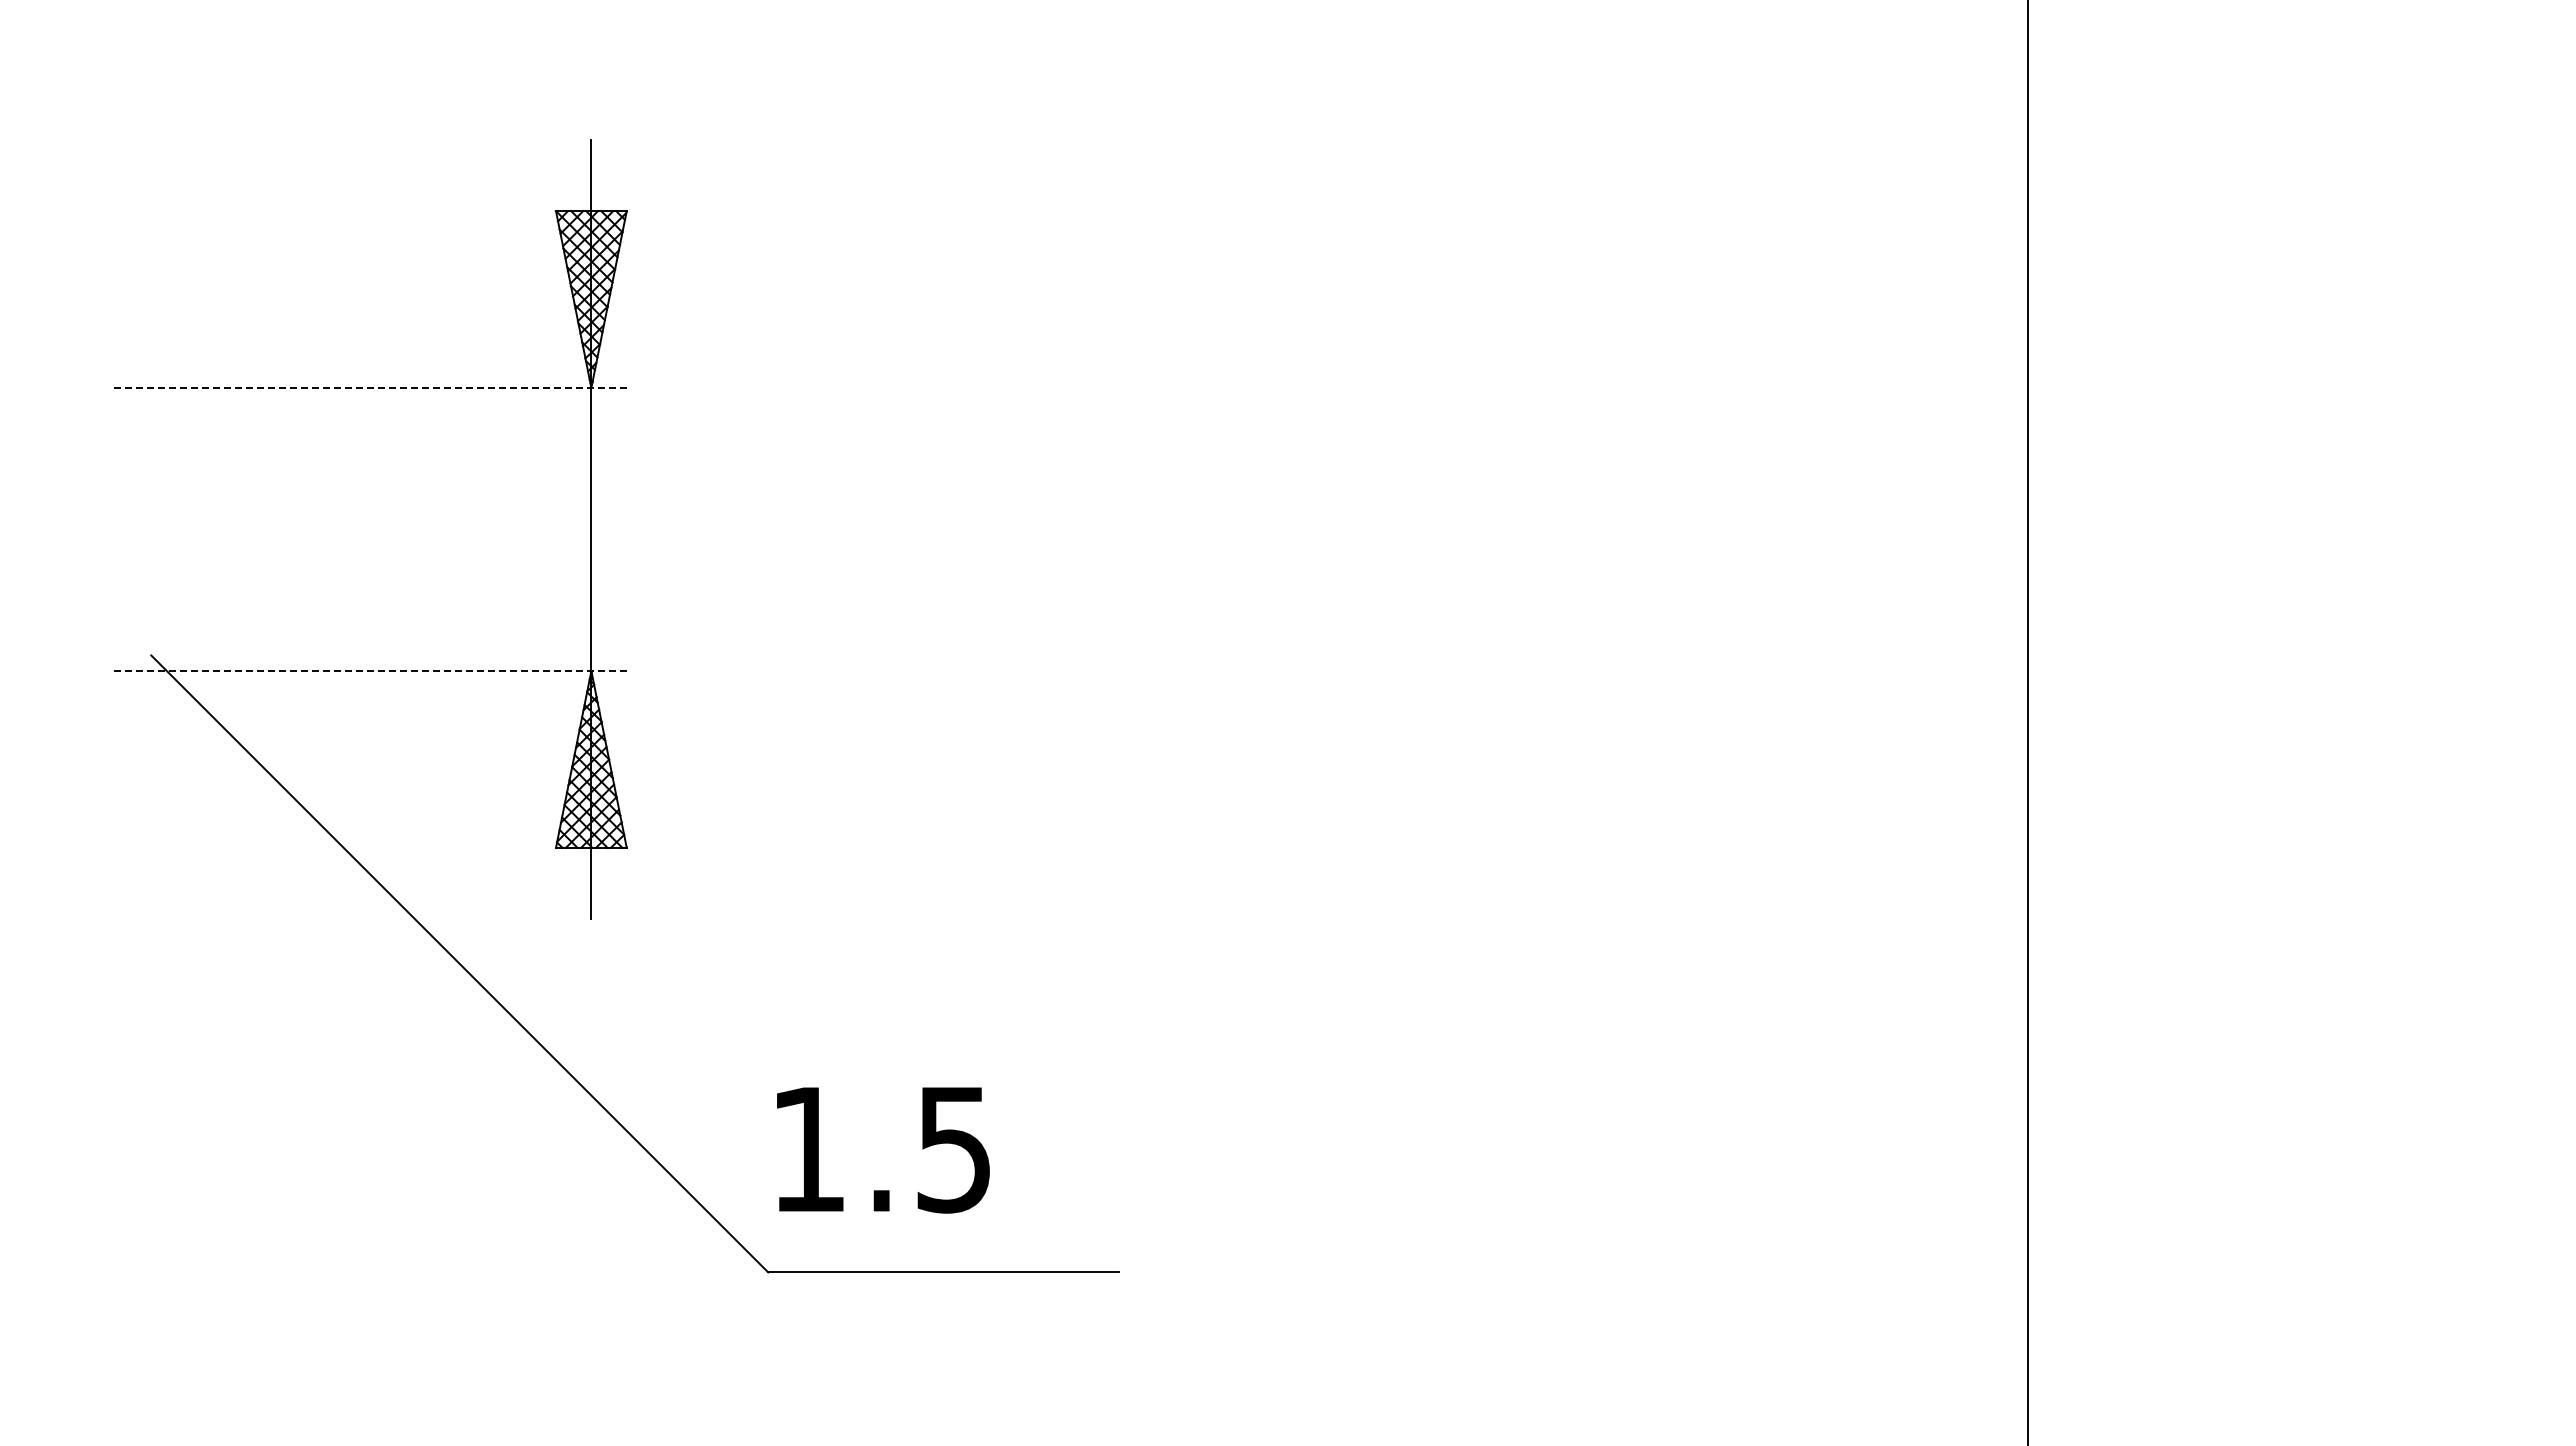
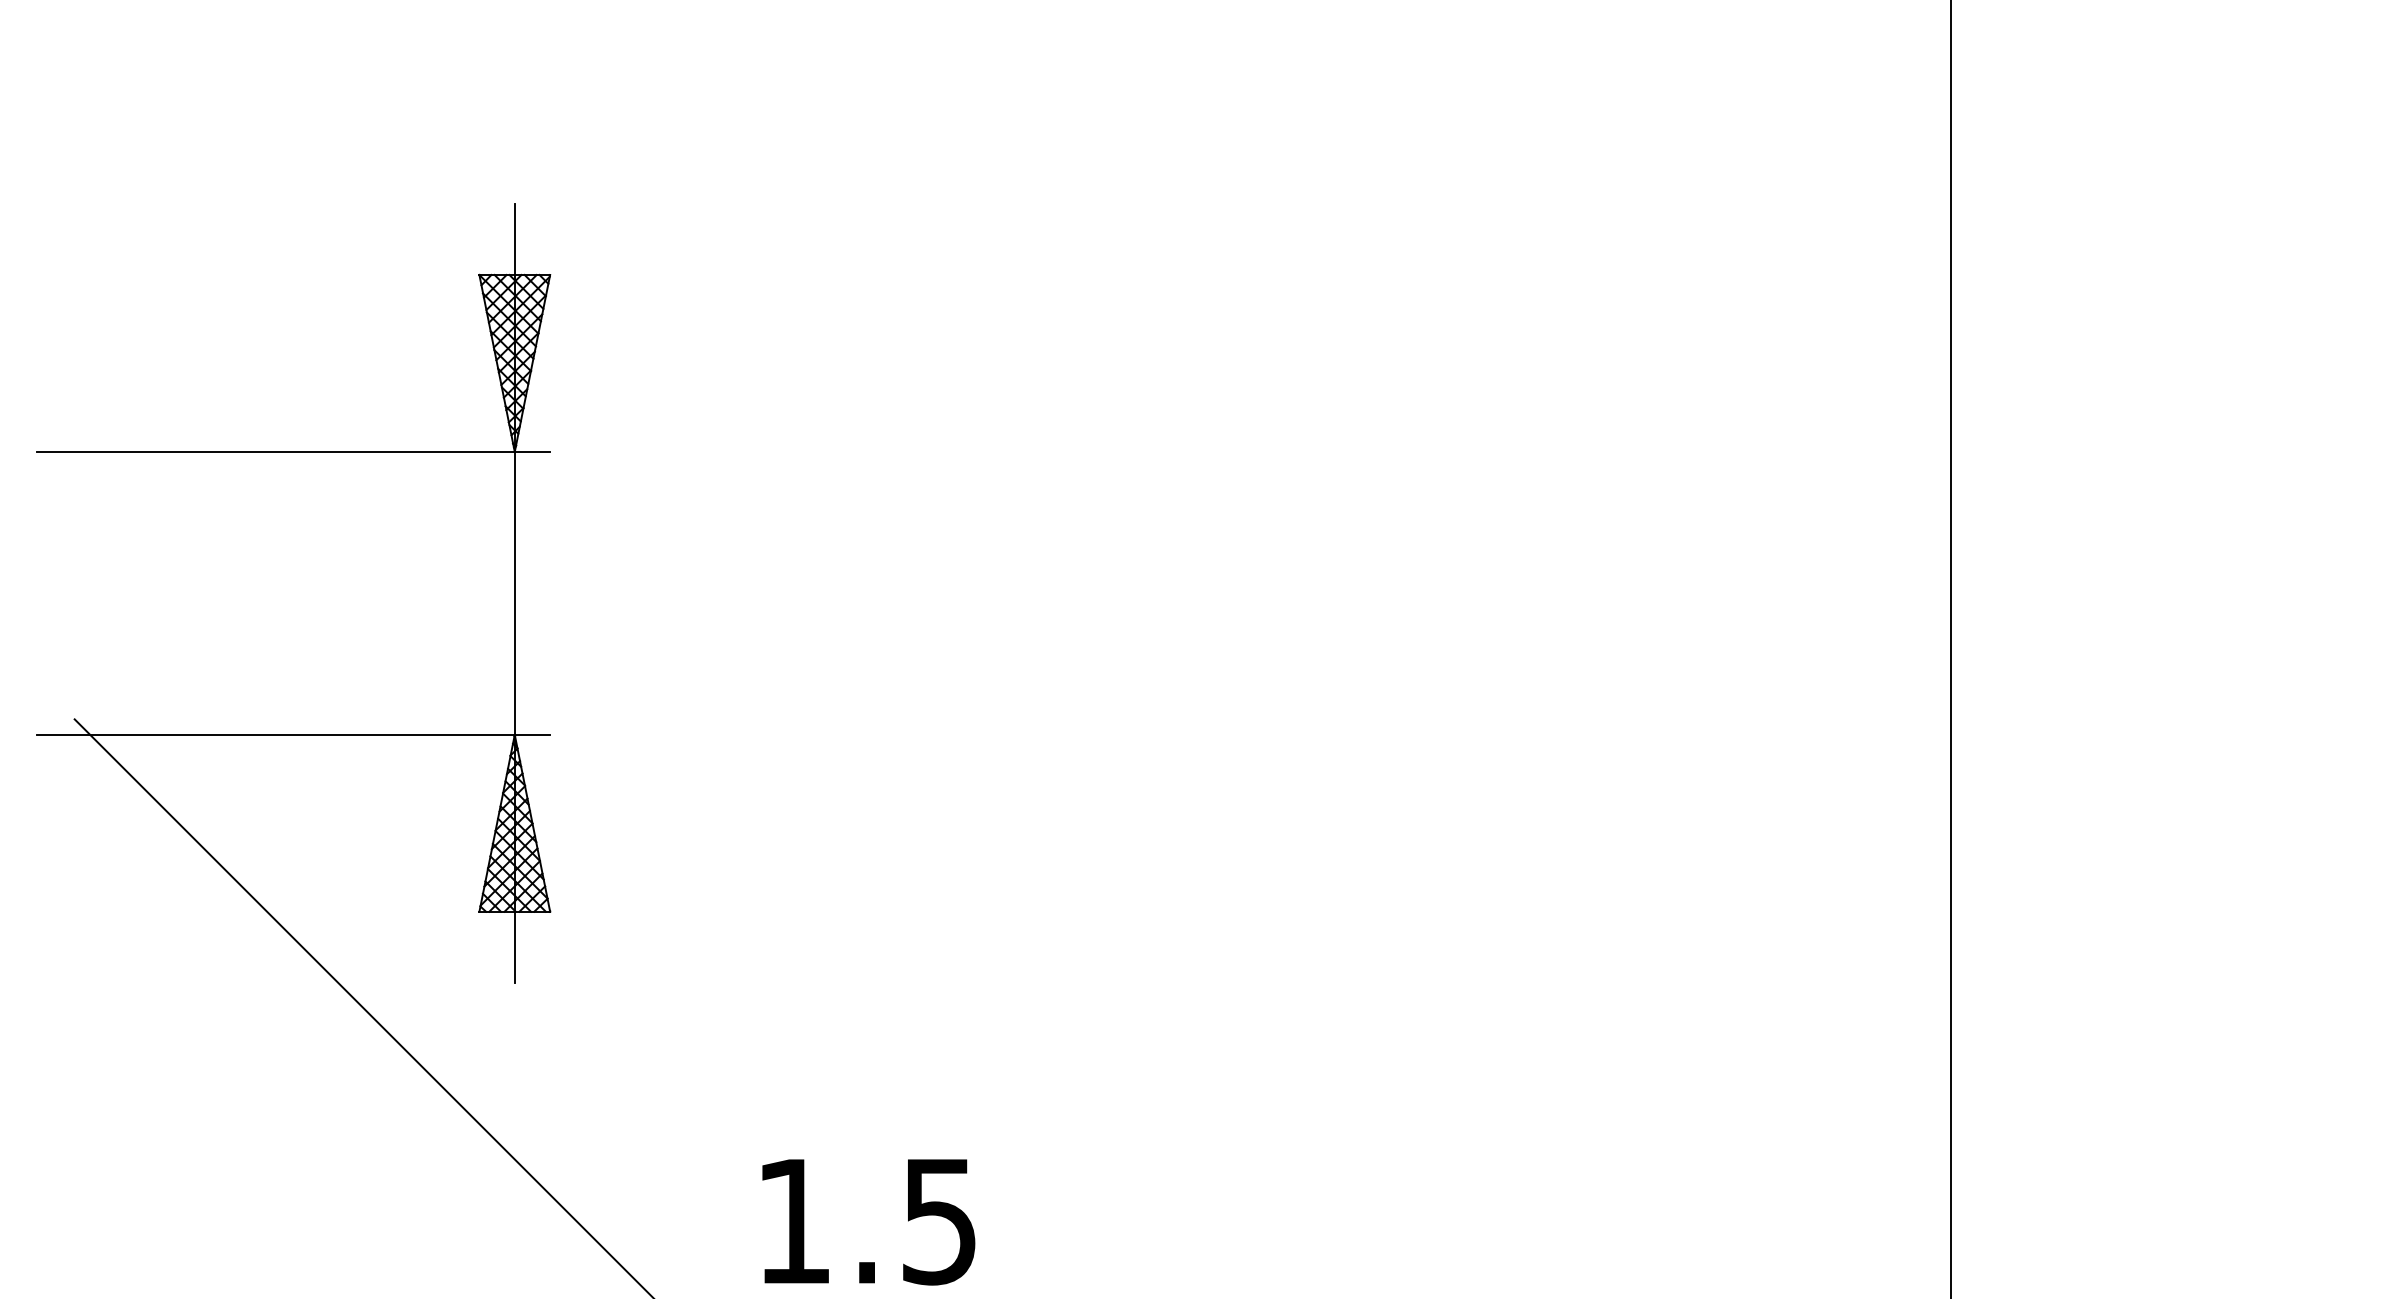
line: (369, 387) -> (292, 451), dashed -> solid
line: (370, 671) -> (293, 735), dashed -> solid
text: (883, 1150) -> (868, 1222), moved

